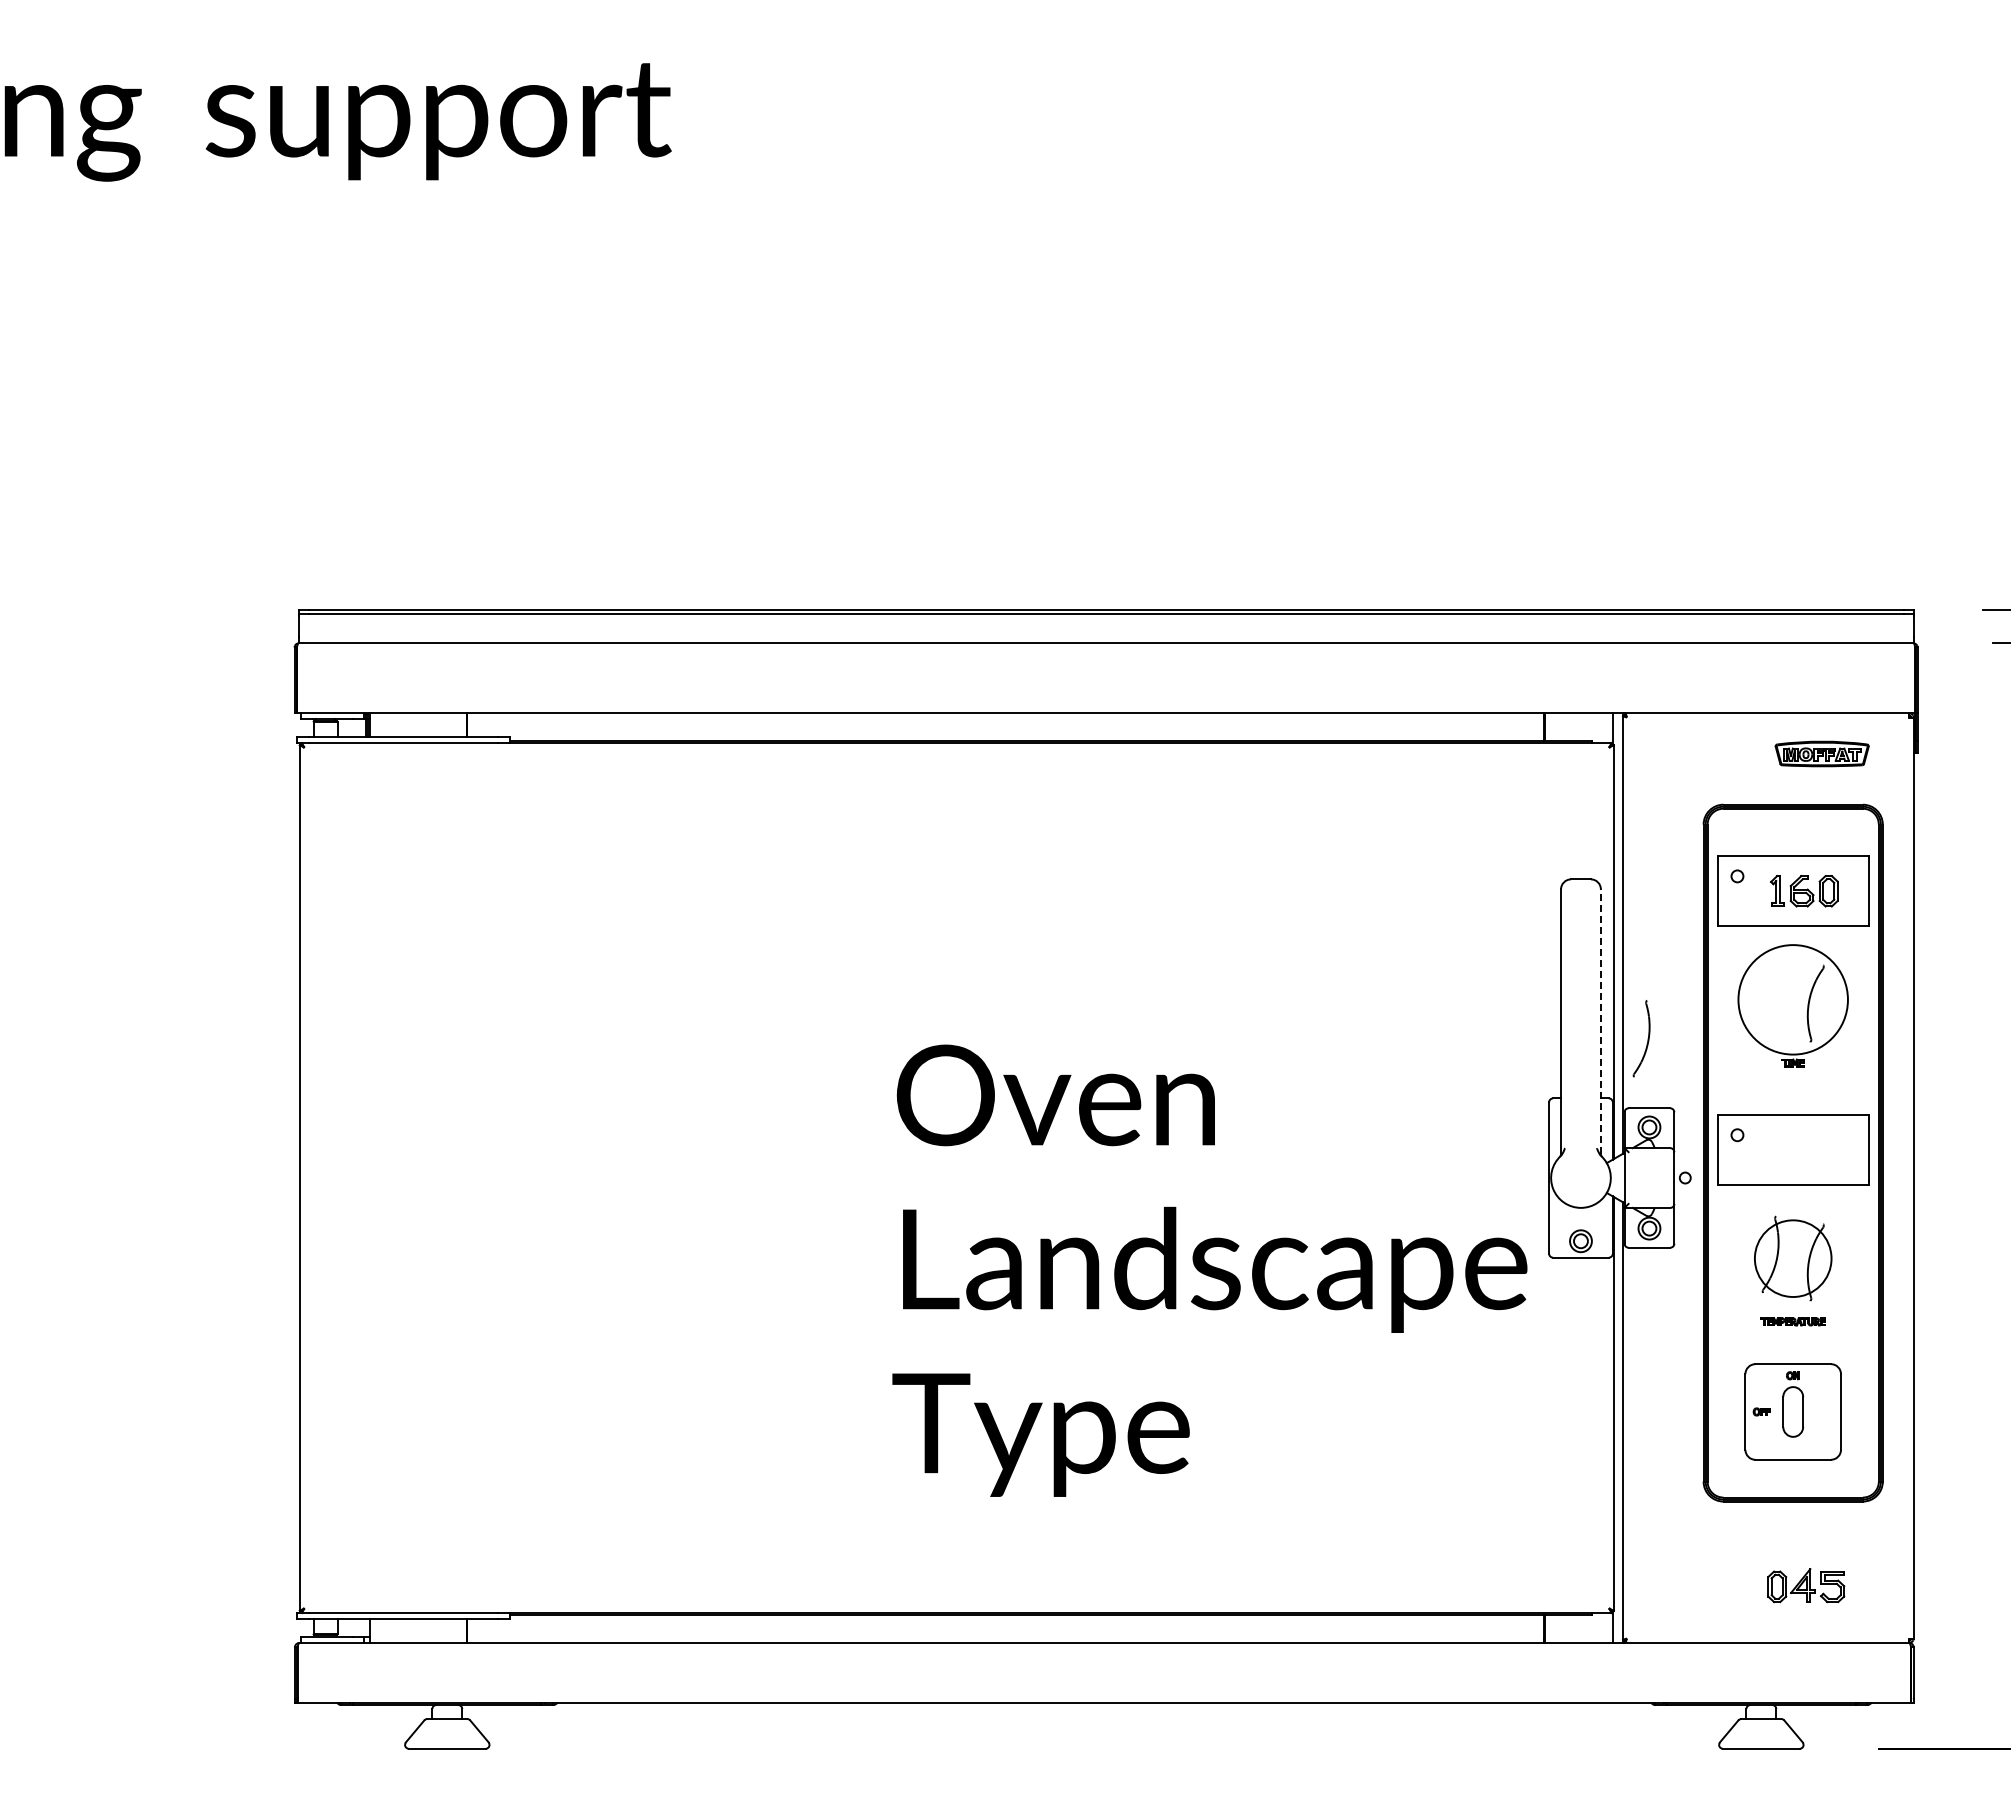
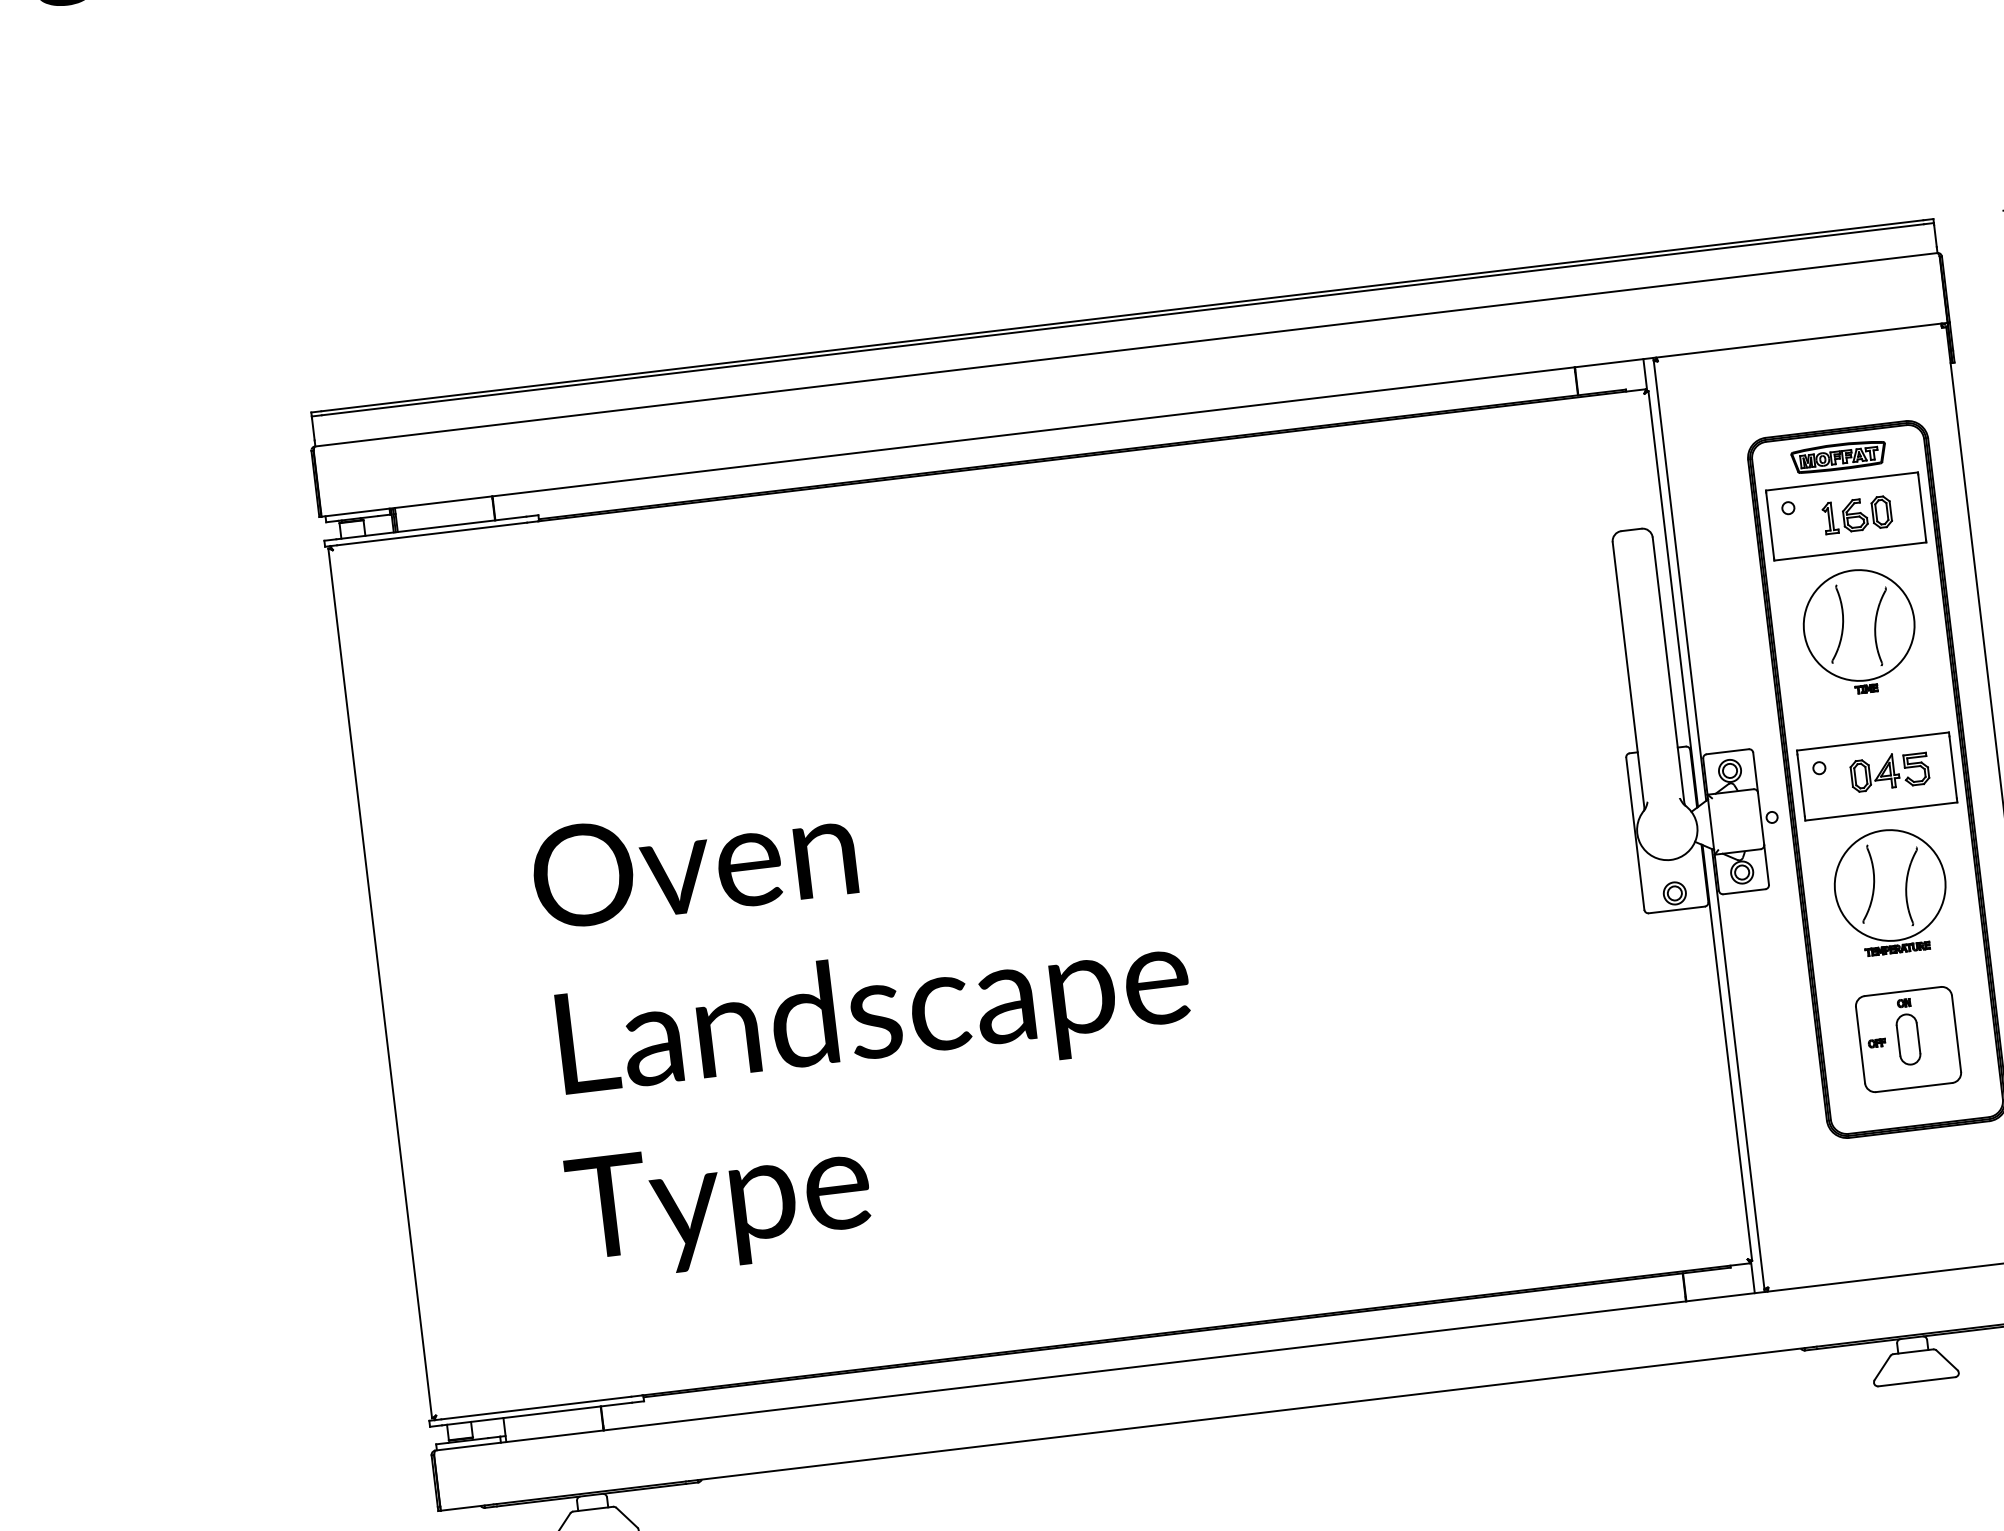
part: (1821, 753) -> (1838, 456), moved
line: (1600, 1021) -> (1668, 670), dashed -> solid
part: (1641, 1038) -> (1835, 623), moved
circle: (1792, 1258) -> (1889, 885), size x1.43
text: (1209, 1270) -> (869, 1019), moved
part: (1806, 1585) -> (1890, 771), moved

